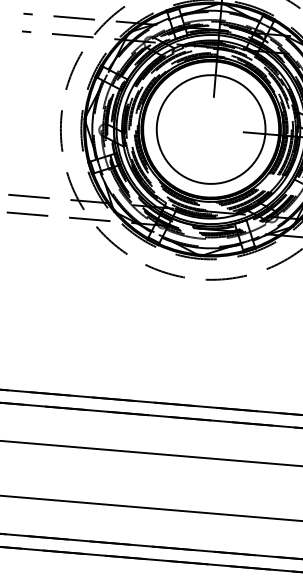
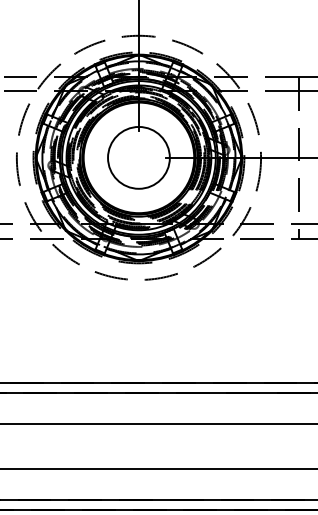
circle: (210, 129) -> (138, 157), size x0.7

